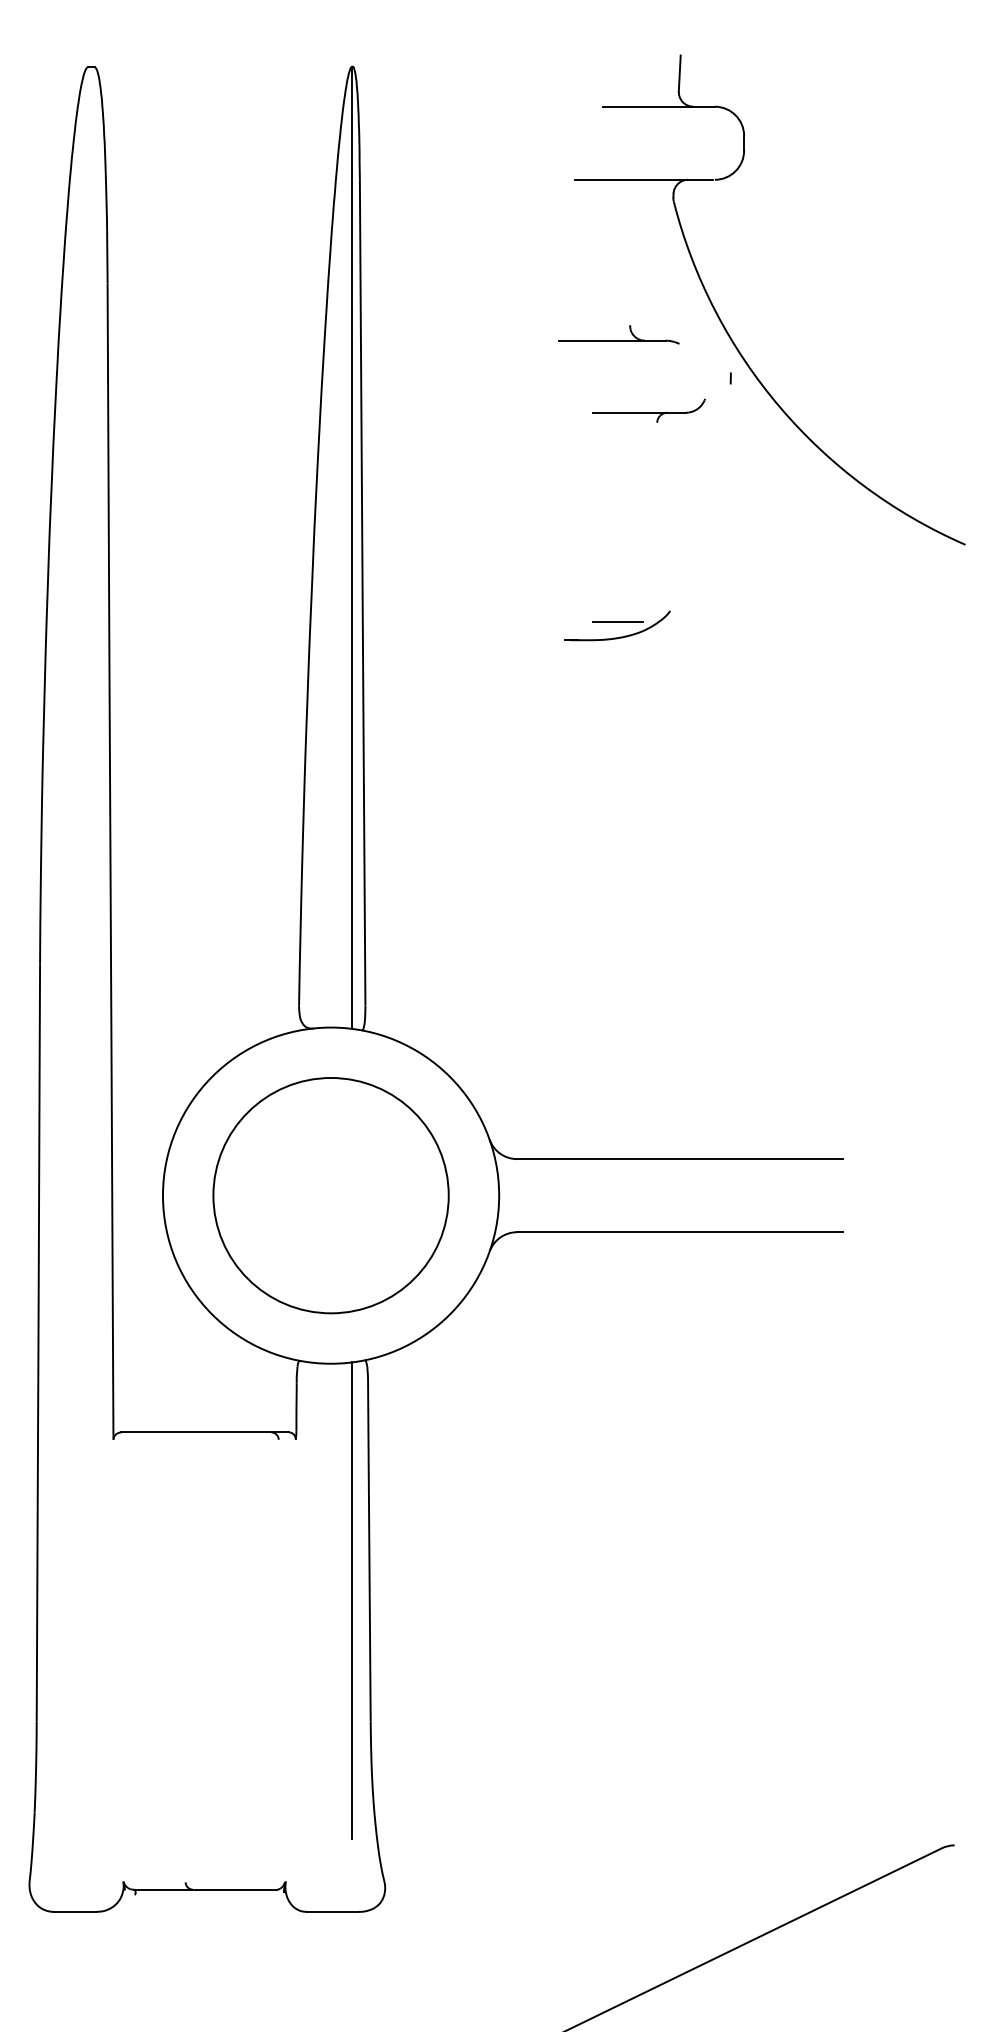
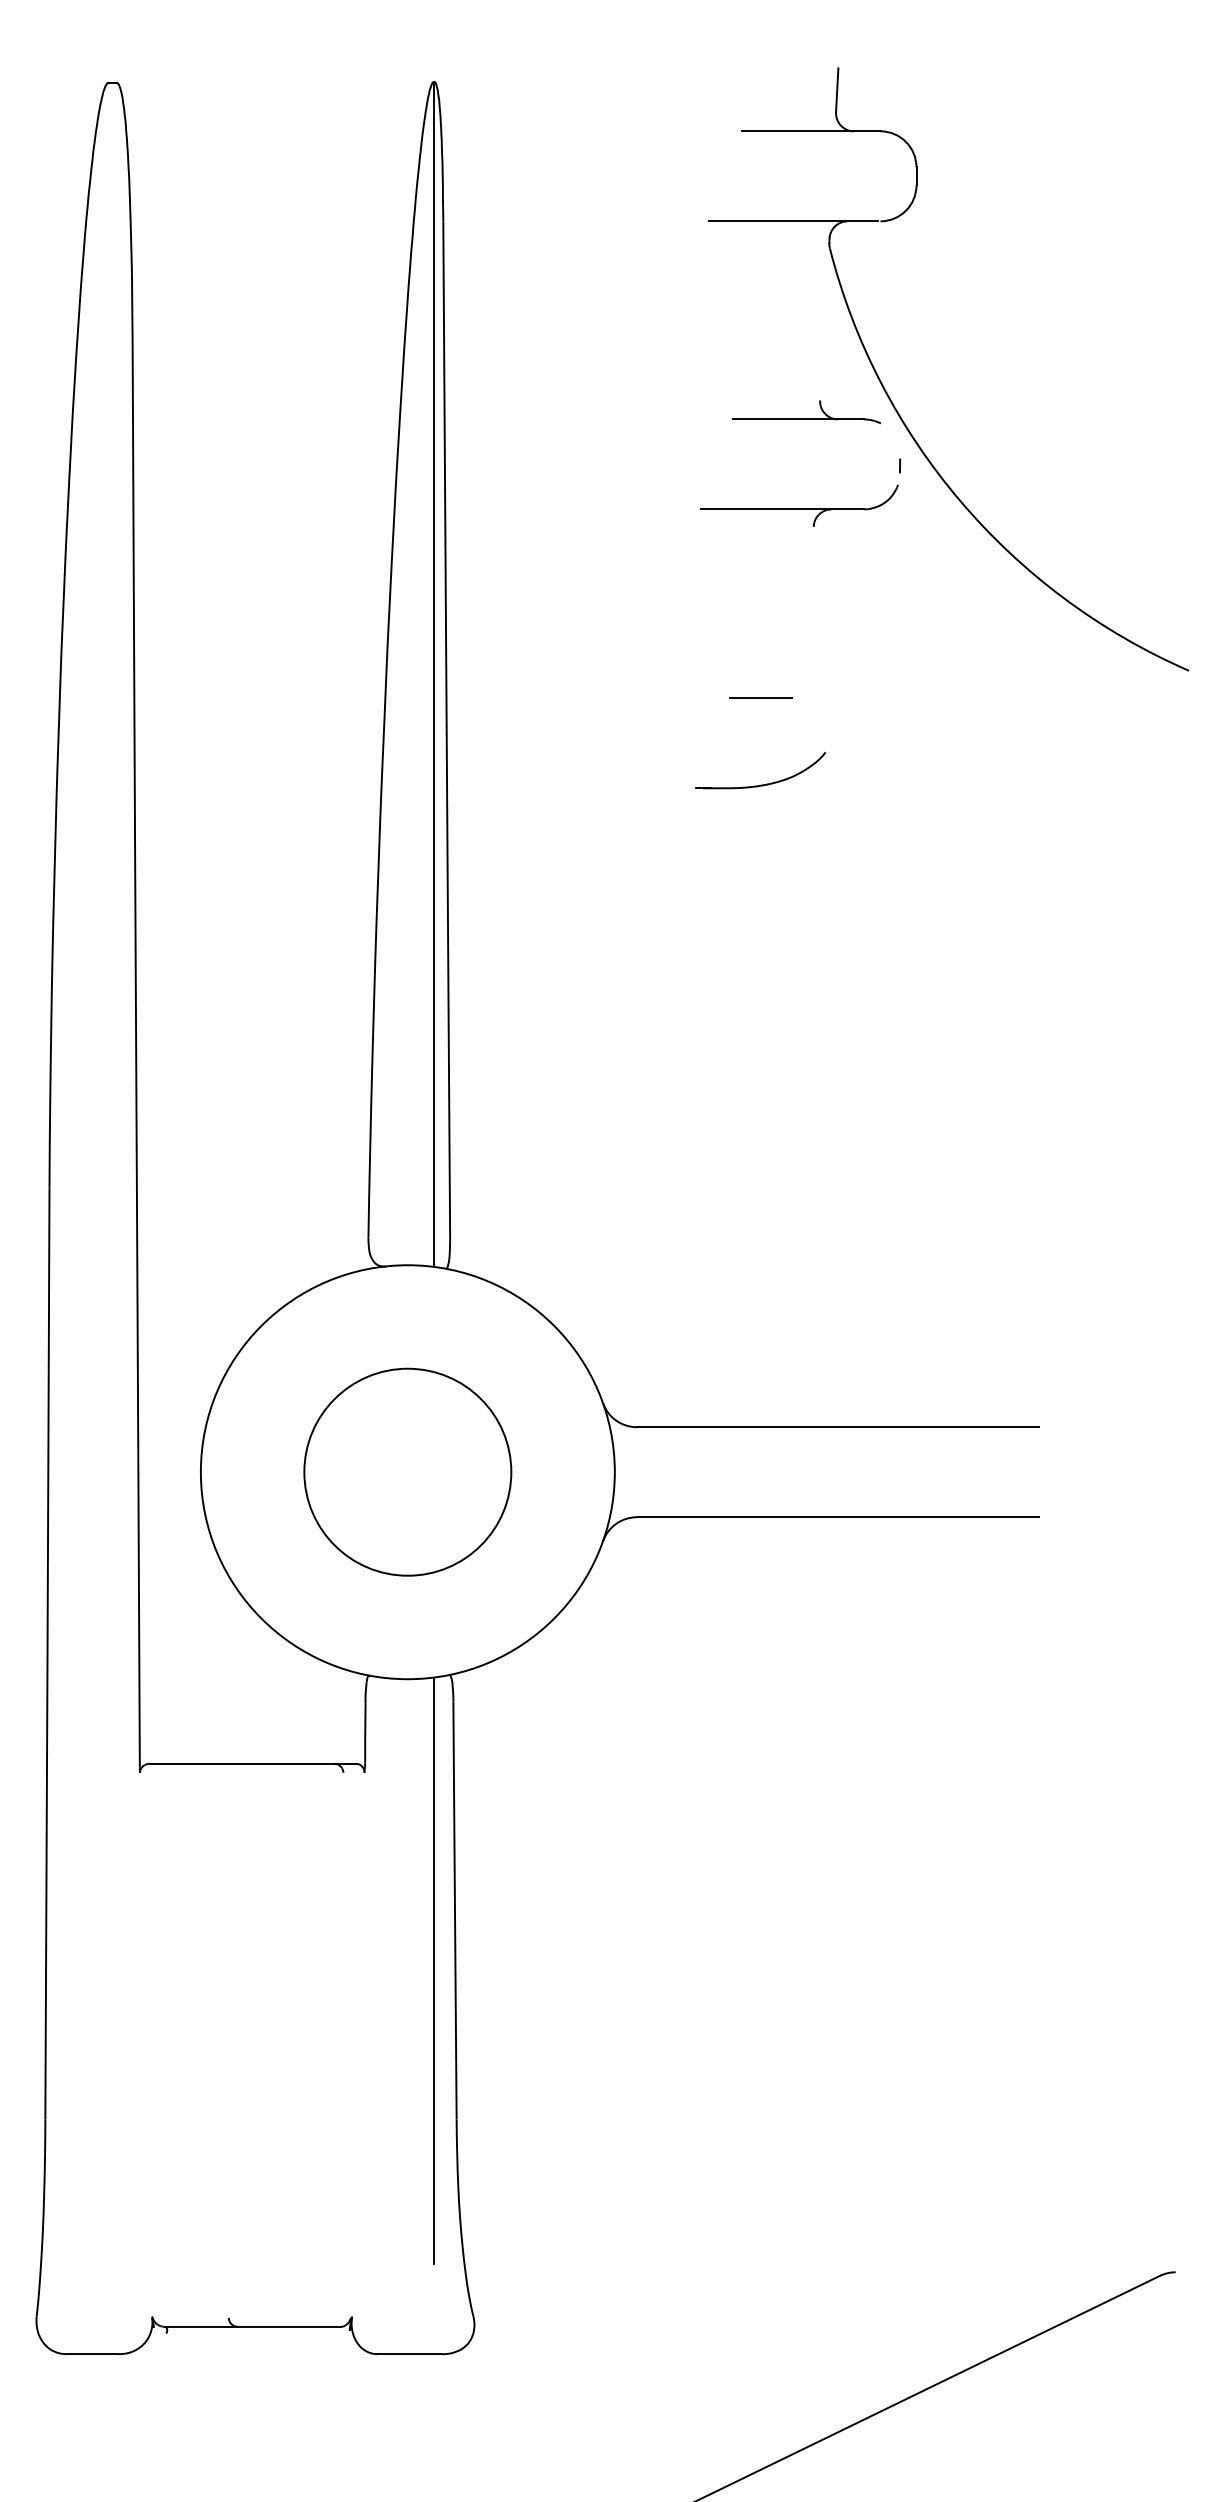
part: (619, 335) -> (806, 412), moved
part: (649, 410) -> (799, 505), size x1.43
line: (617, 621) -> (760, 697), moved
circle: (330, 1195) -> (407, 1471), size x0.71

